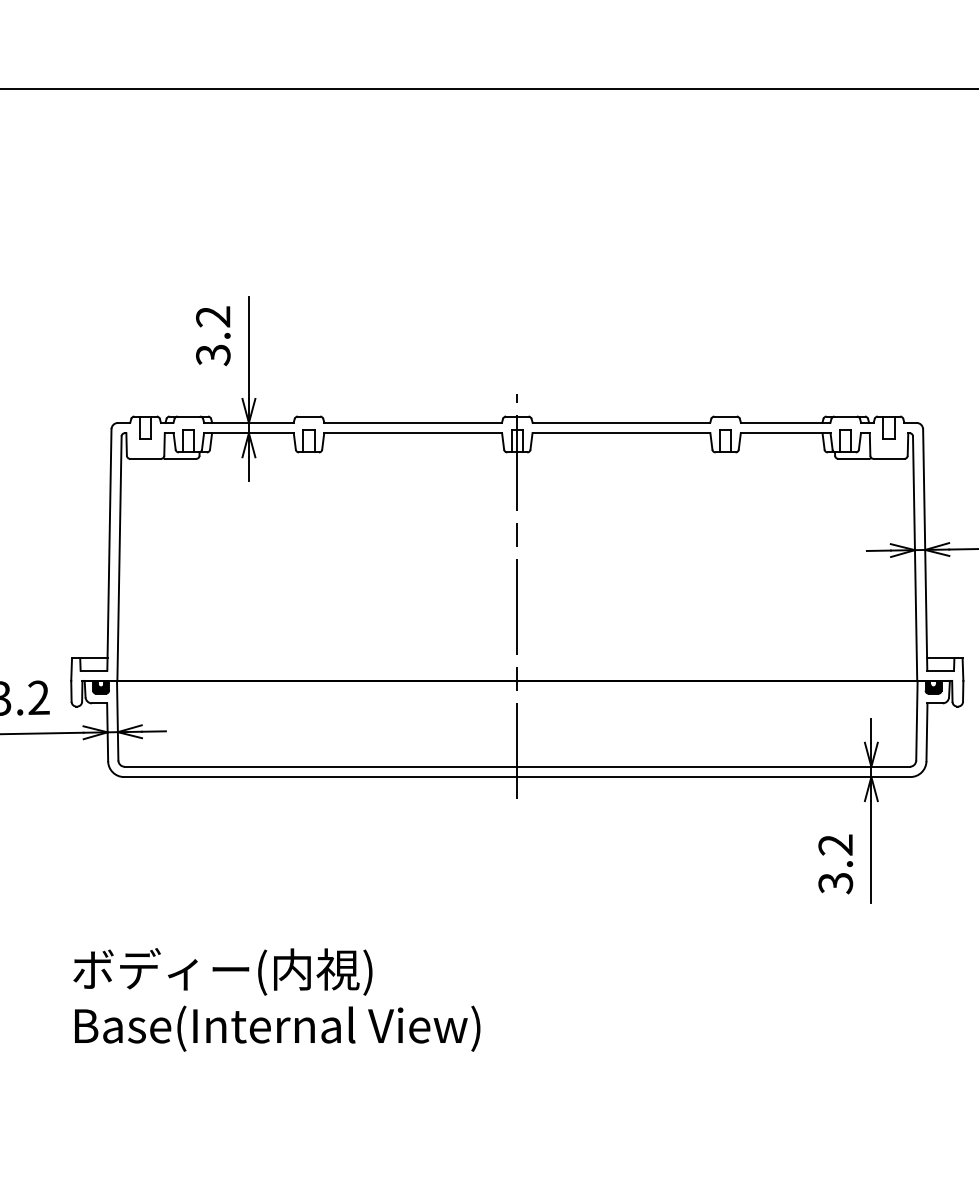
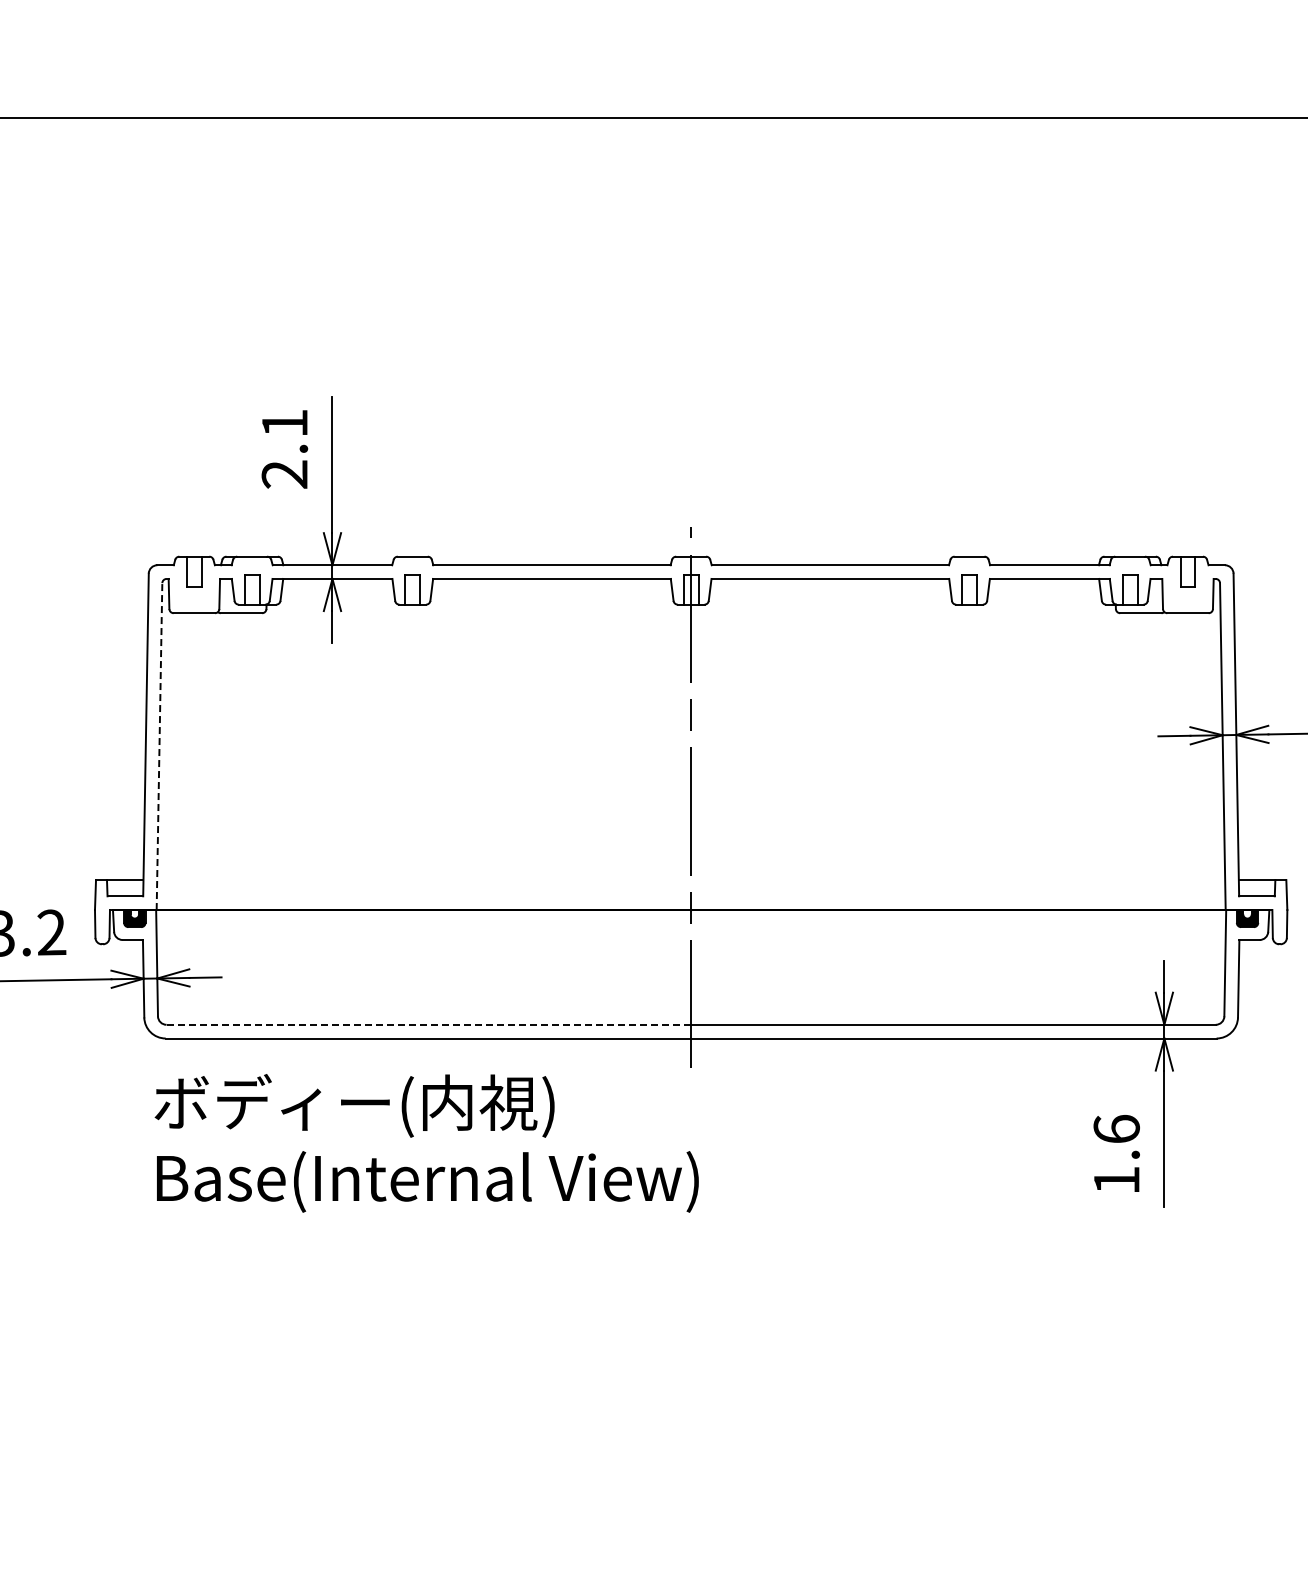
text: (213, 336) -> (284, 449), 3.2 -> 2.1
line: (119, 558) -> (159, 746), solid -> dashed
line: (321, 766) -> (429, 1024), solid -> dashed
text: (835, 863) -> (1116, 1154), 3.2 -> 1.6
text: (276, 1000) -> (426, 1143), moved

